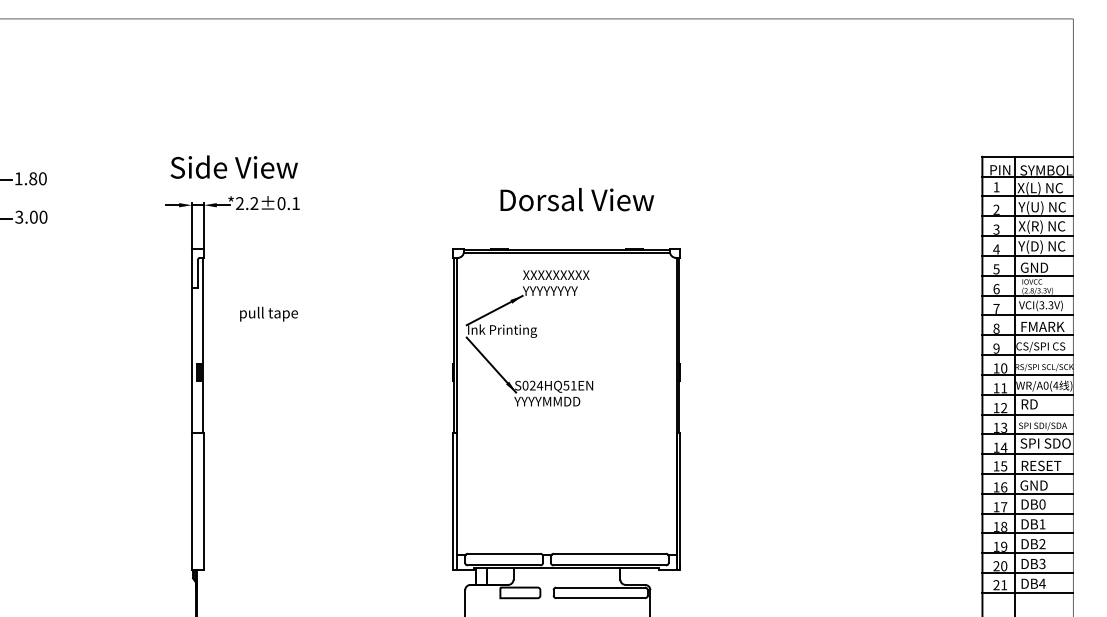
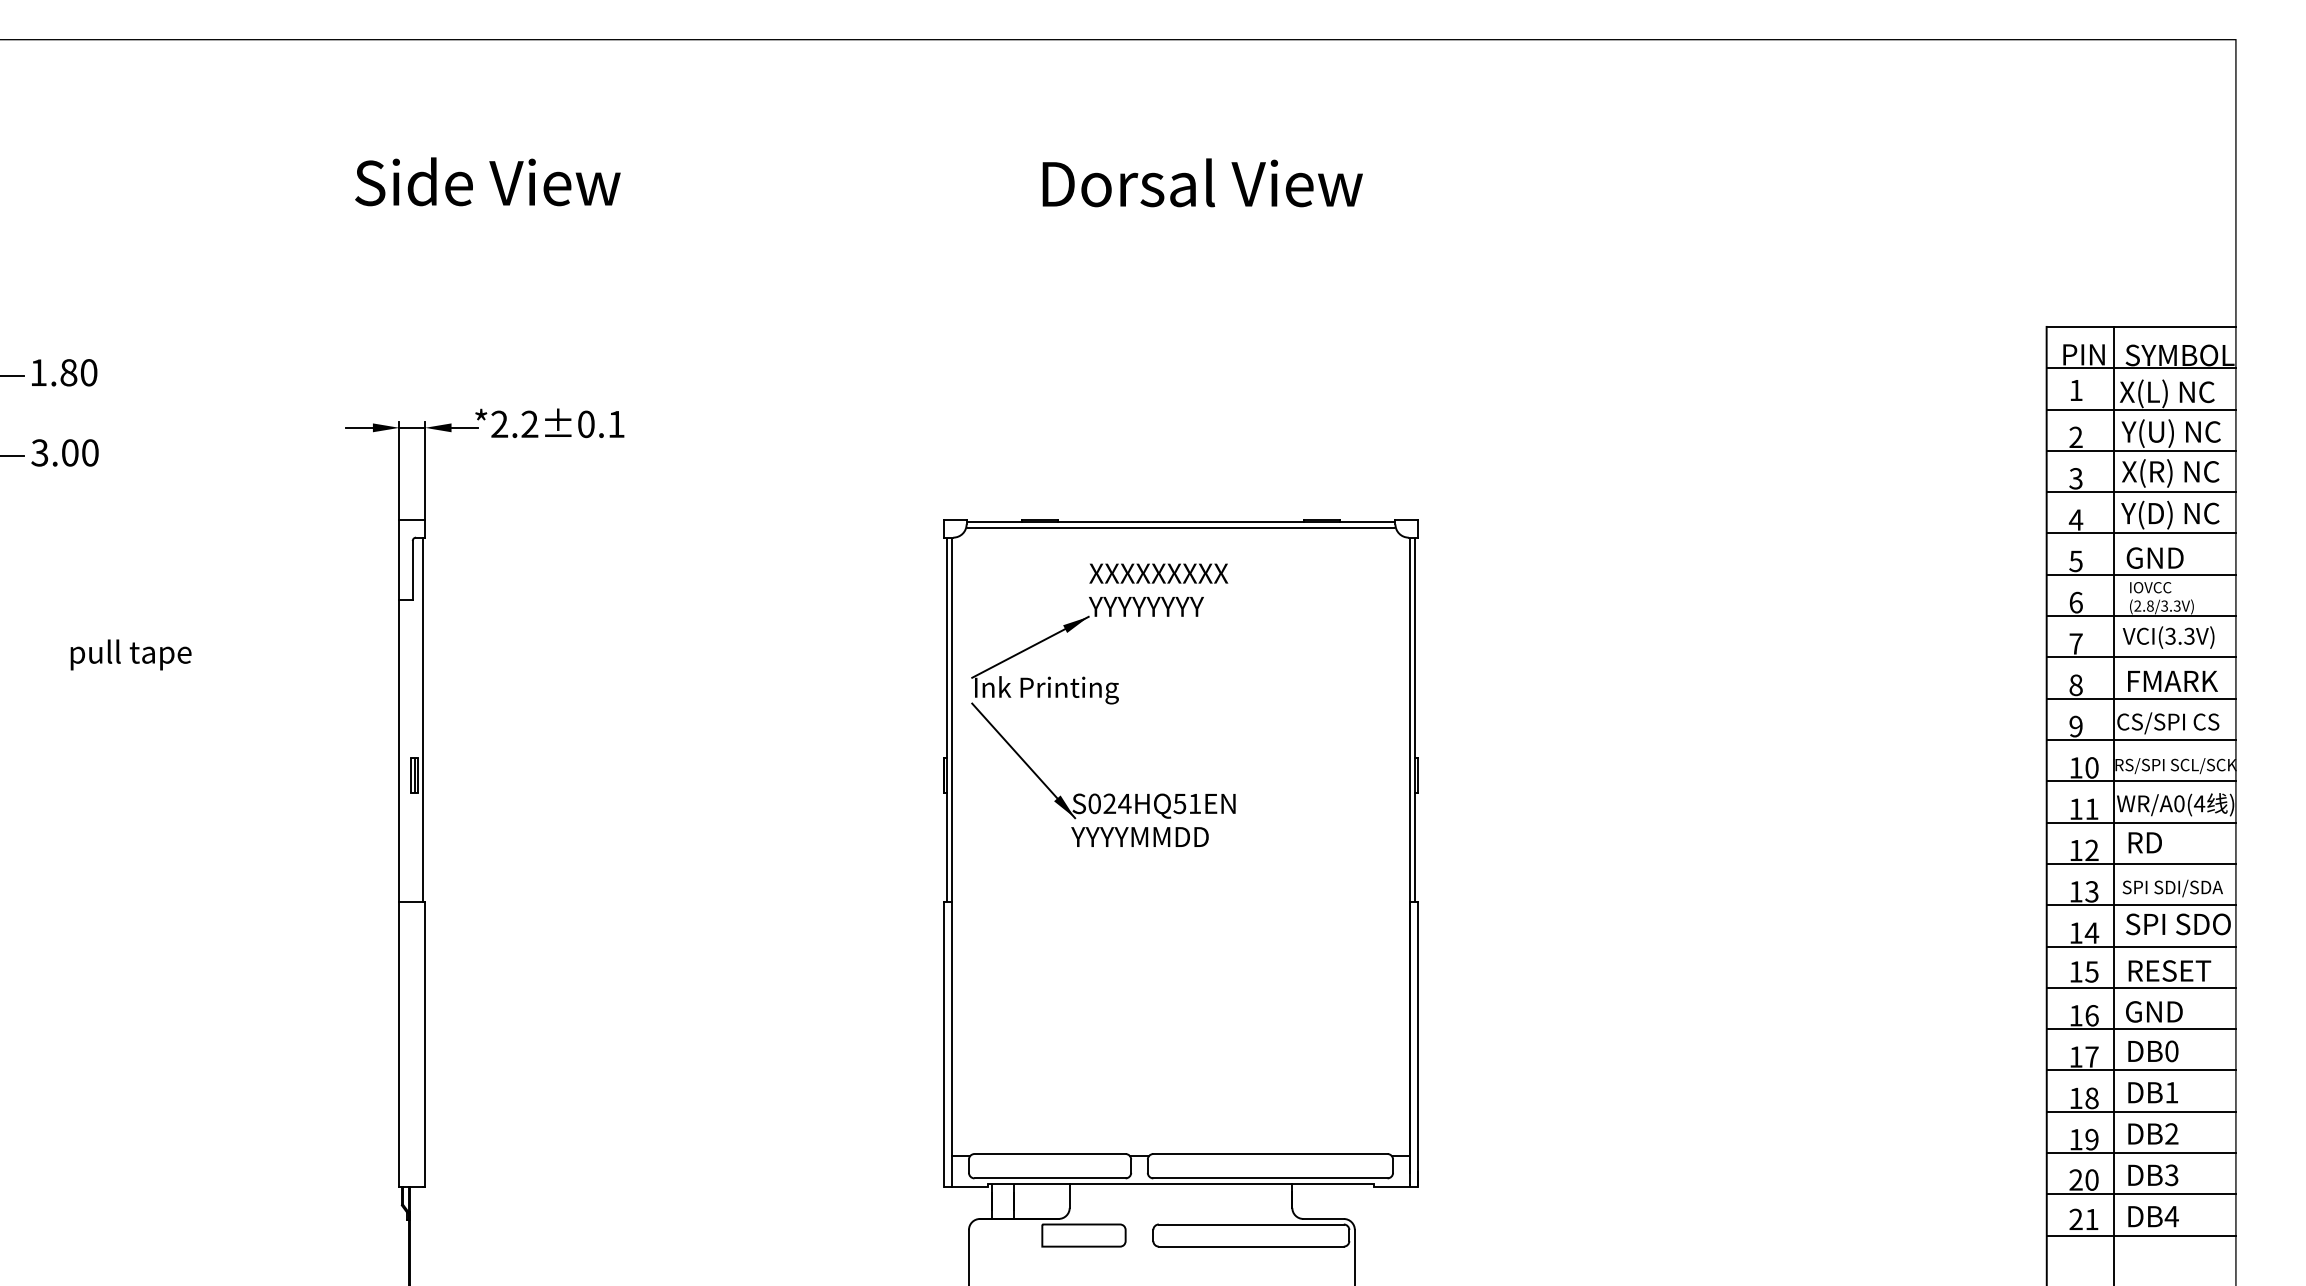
text: (233, 166) -> (486, 180), moved
text: (577, 199) -> (1203, 182), moved
text: (268, 313) -> (129, 653), moved

